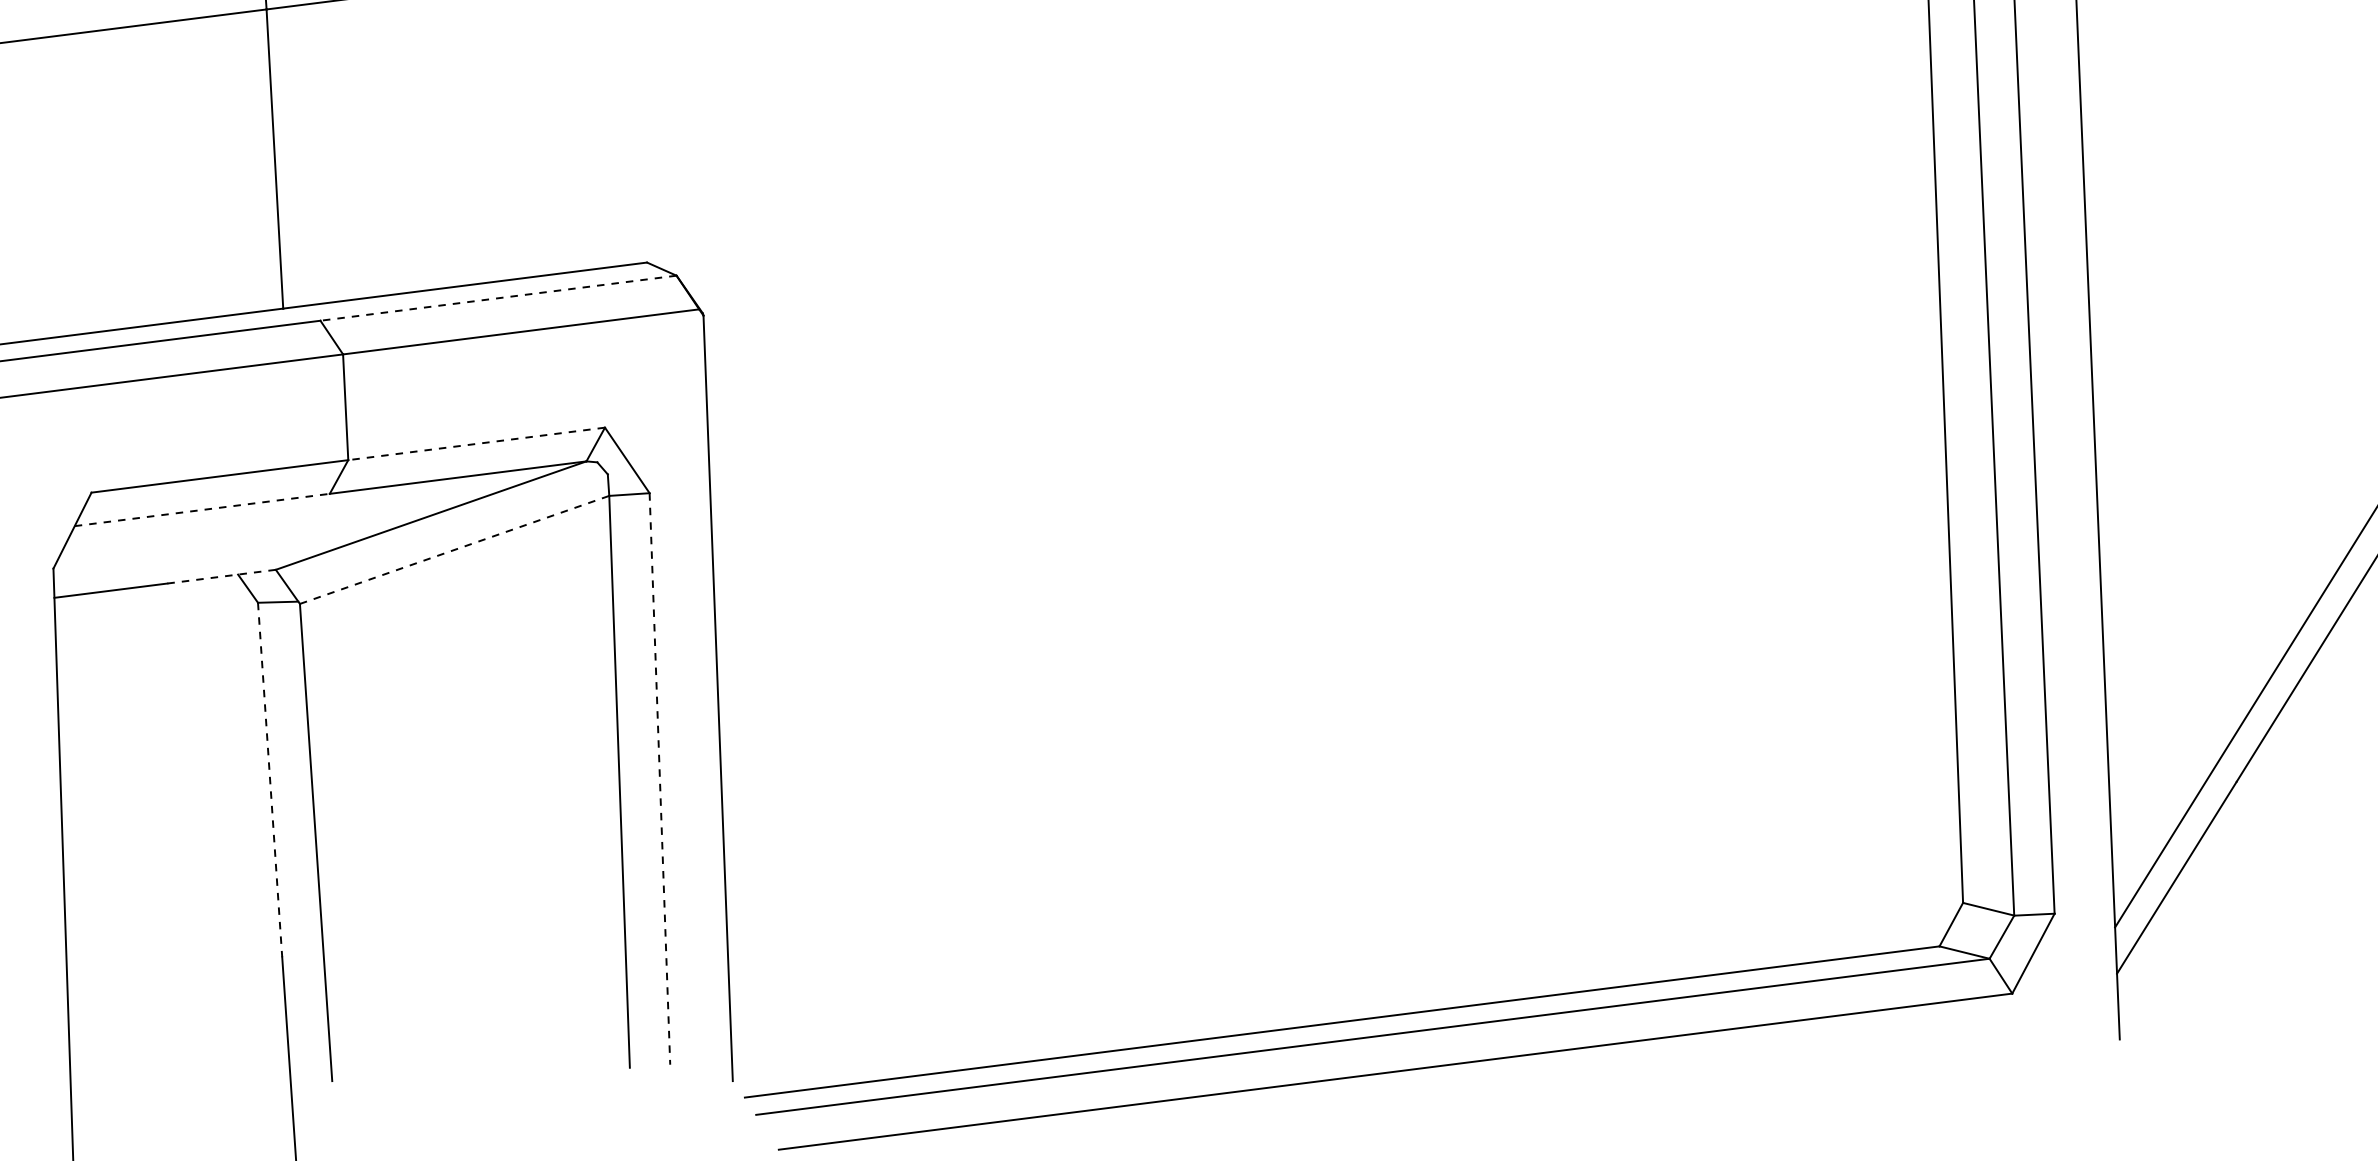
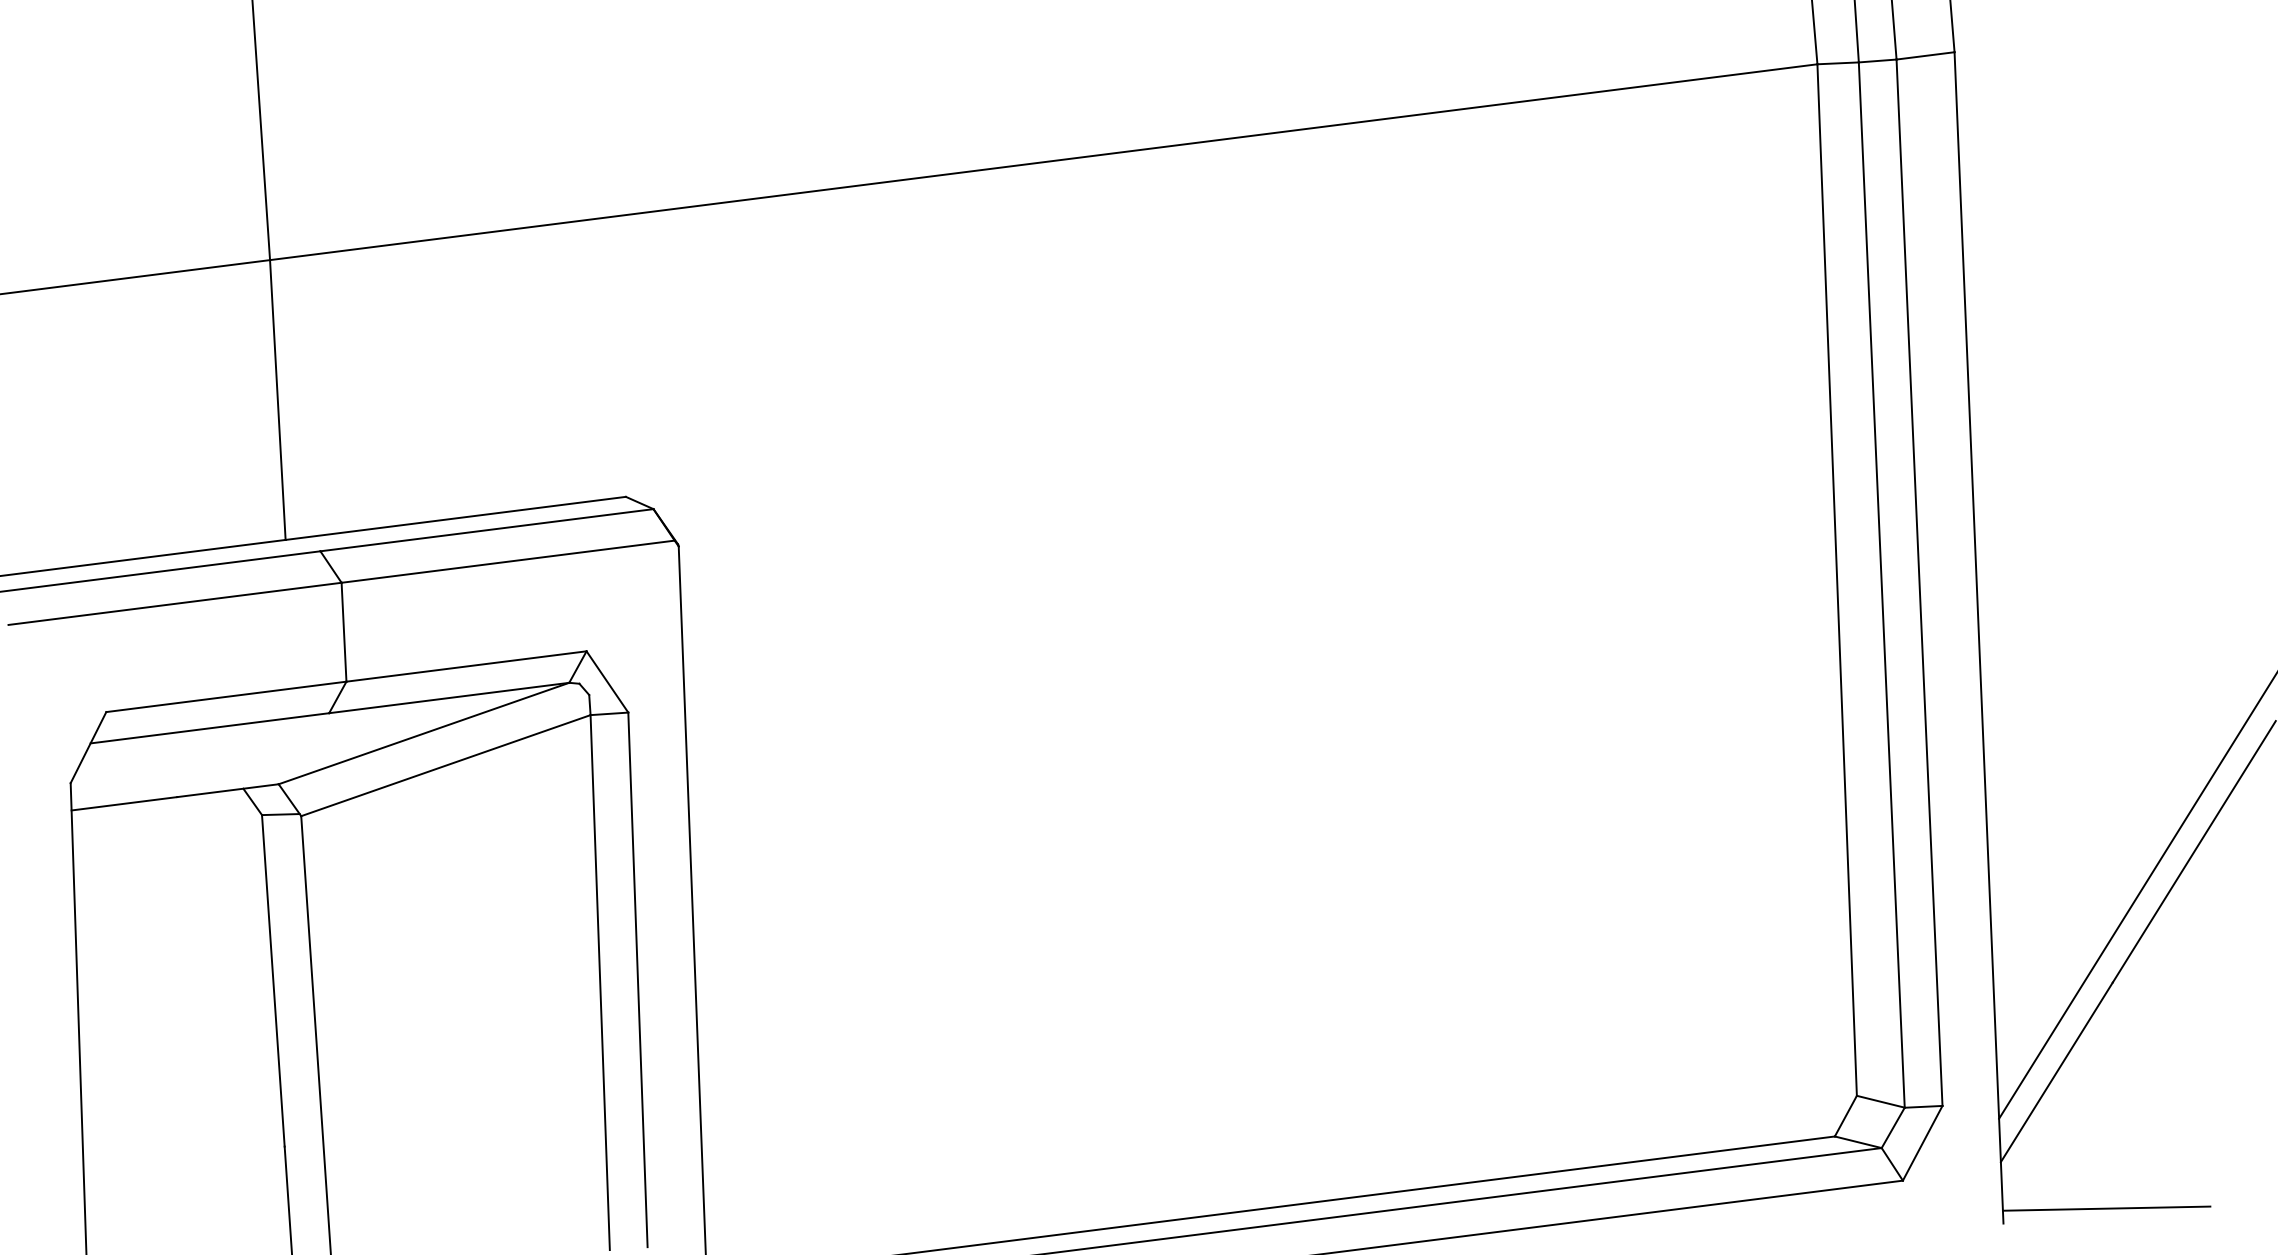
line: (497, 298) -> (486, 530), dashed -> solid
line: (476, 443) -> (466, 666), dashed -> solid
line: (202, 510) -> (210, 728), dashed -> solid
line: (455, 549) -> (446, 765), dashed -> solid
line: (222, 576) -> (228, 790), dashed -> solid
line: (659, 779) -> (637, 980), dashed -> solid
line: (270, 780) -> (273, 981), dashed -> solid
line: (2229, 1023) -> (2106, 1208), added

